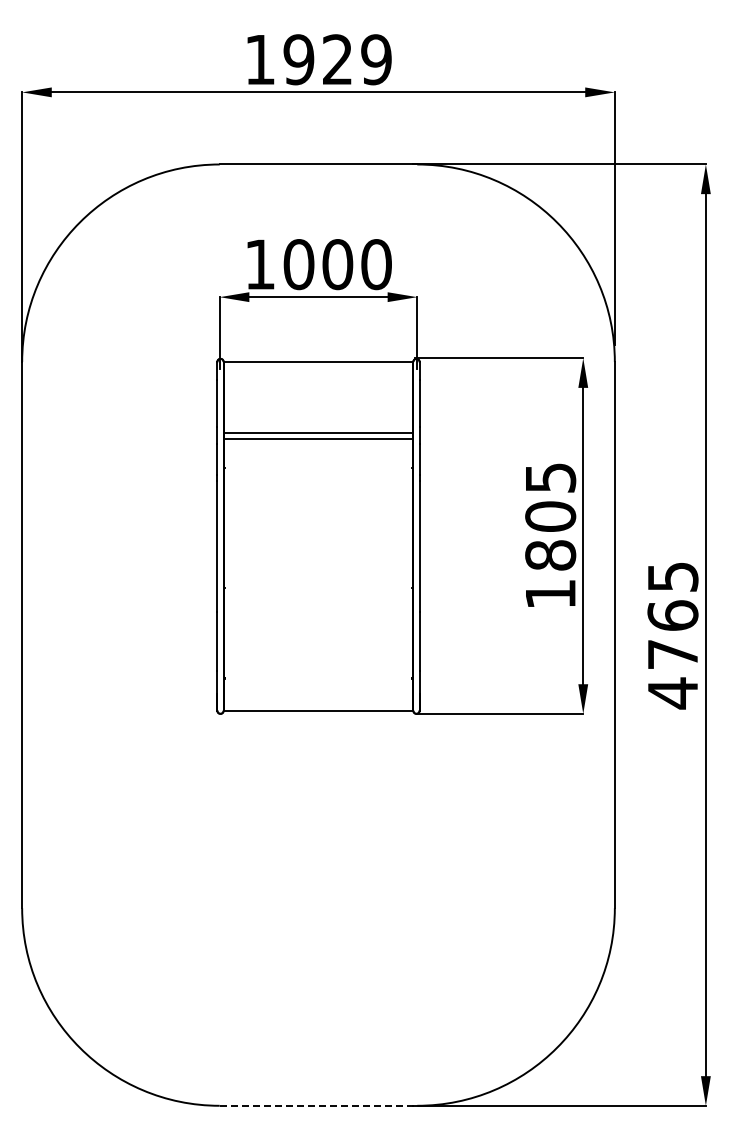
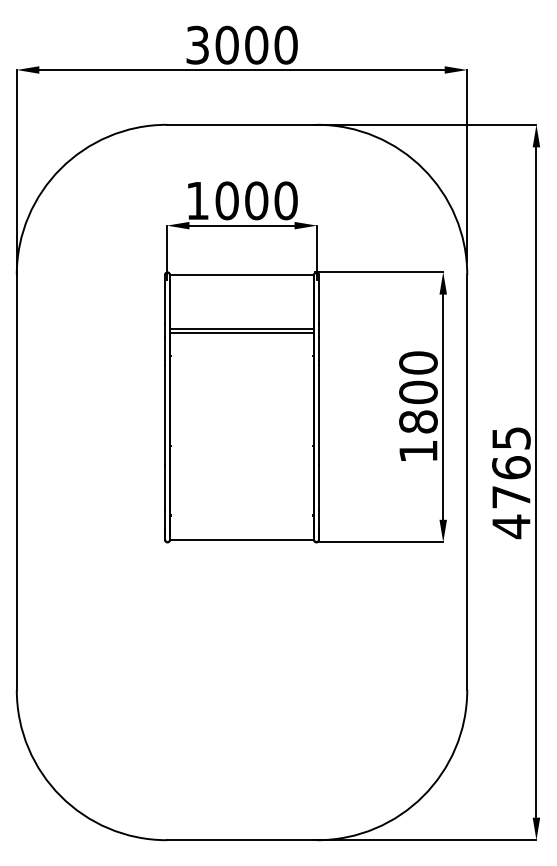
text: (318, 59) -> (242, 45), 1929 -> 3000
text: (550, 477) -> (418, 362), 1805 -> 1800
line: (318, 1105) -> (242, 839), dashed -> solid

